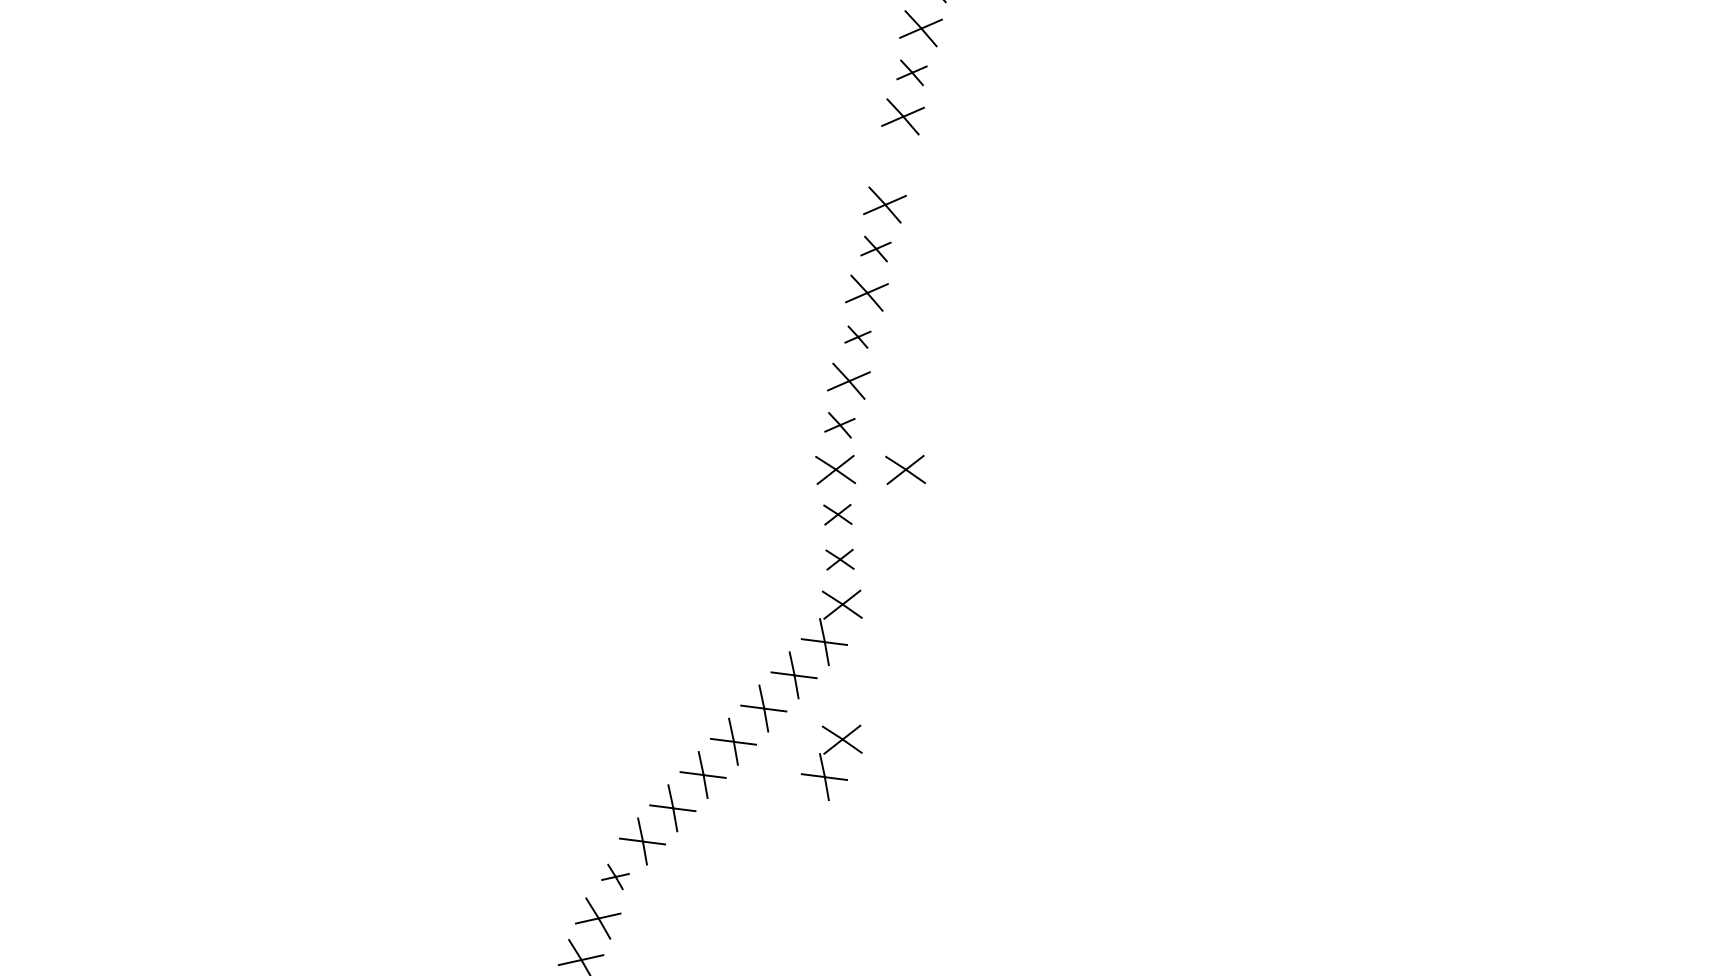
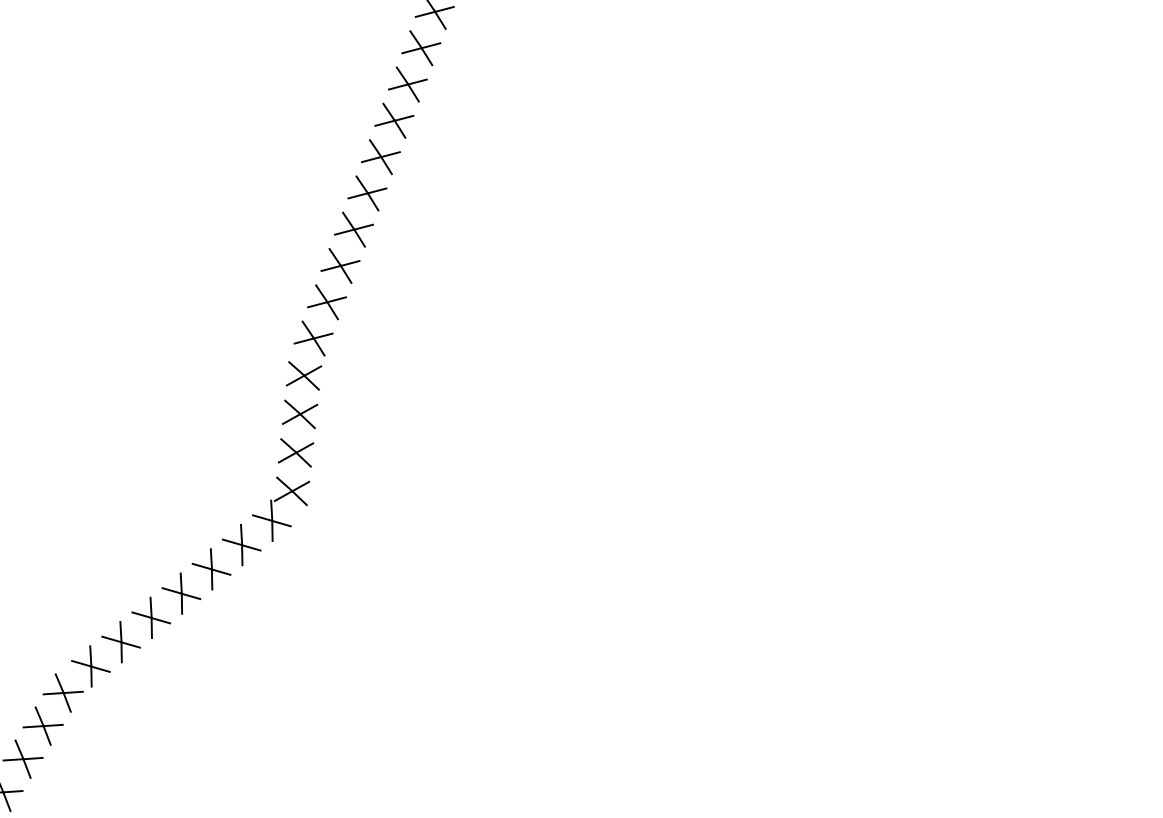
part: (911, 72) -> (420, 47), size x1.43
part: (893, 160) -> (394, 120), added
part: (875, 248) -> (367, 192), size x1.43
part: (857, 336) -> (340, 265), size x1.67
part: (839, 424) -> (313, 337), size x1.43
part: (905, 469) -> (363, 384), removed
part: (837, 514) -> (299, 414), size x1.43
part: (839, 559) -> (295, 452), size x1.43
part: (823, 764) -> (254, 624), removed
part: (615, 876) -> (63, 692), size x1.67

